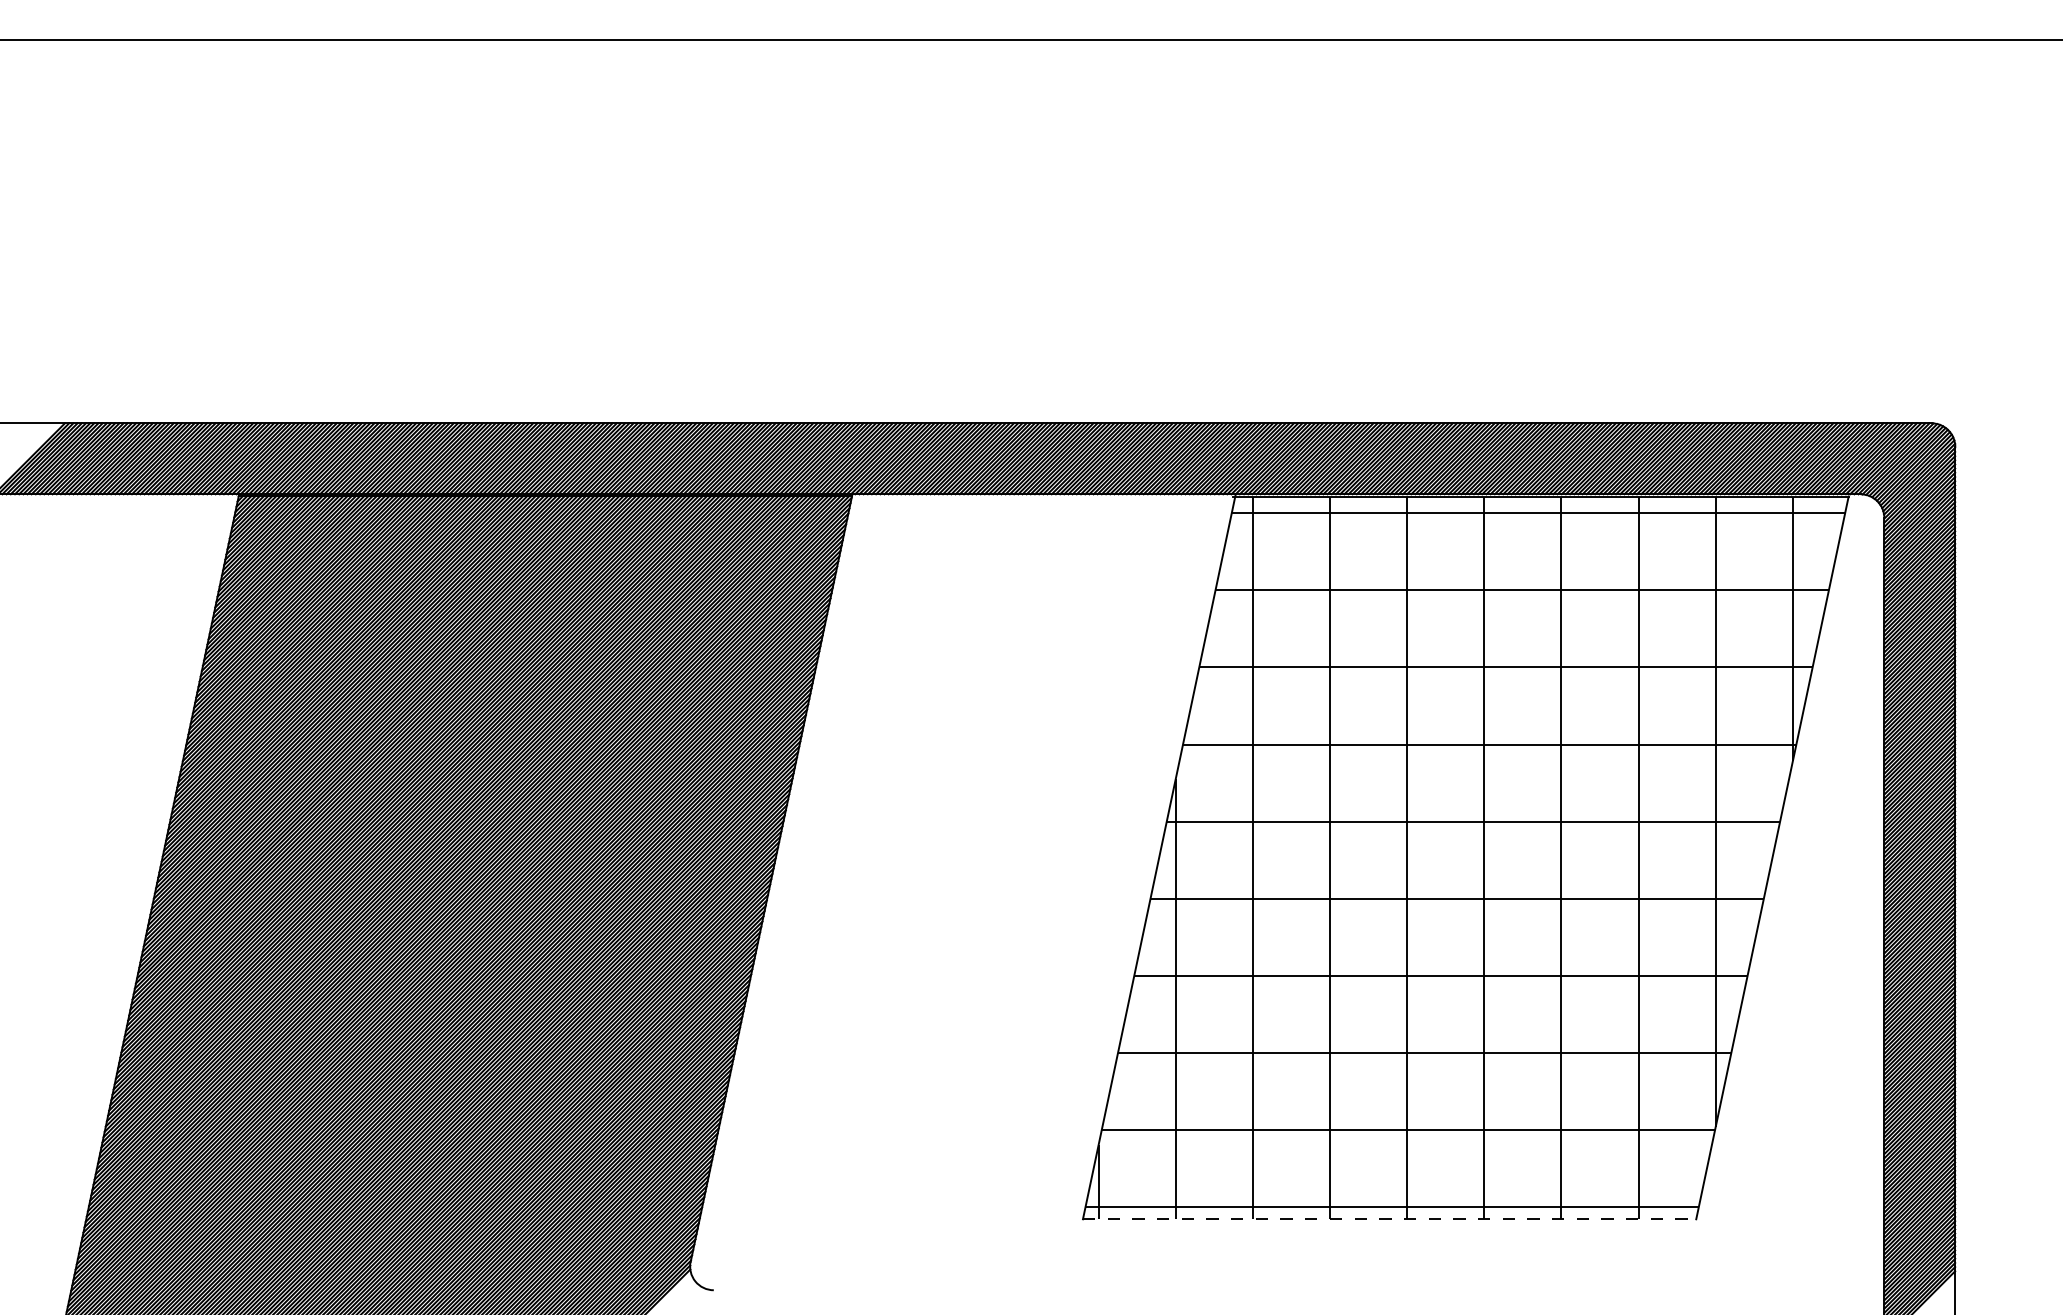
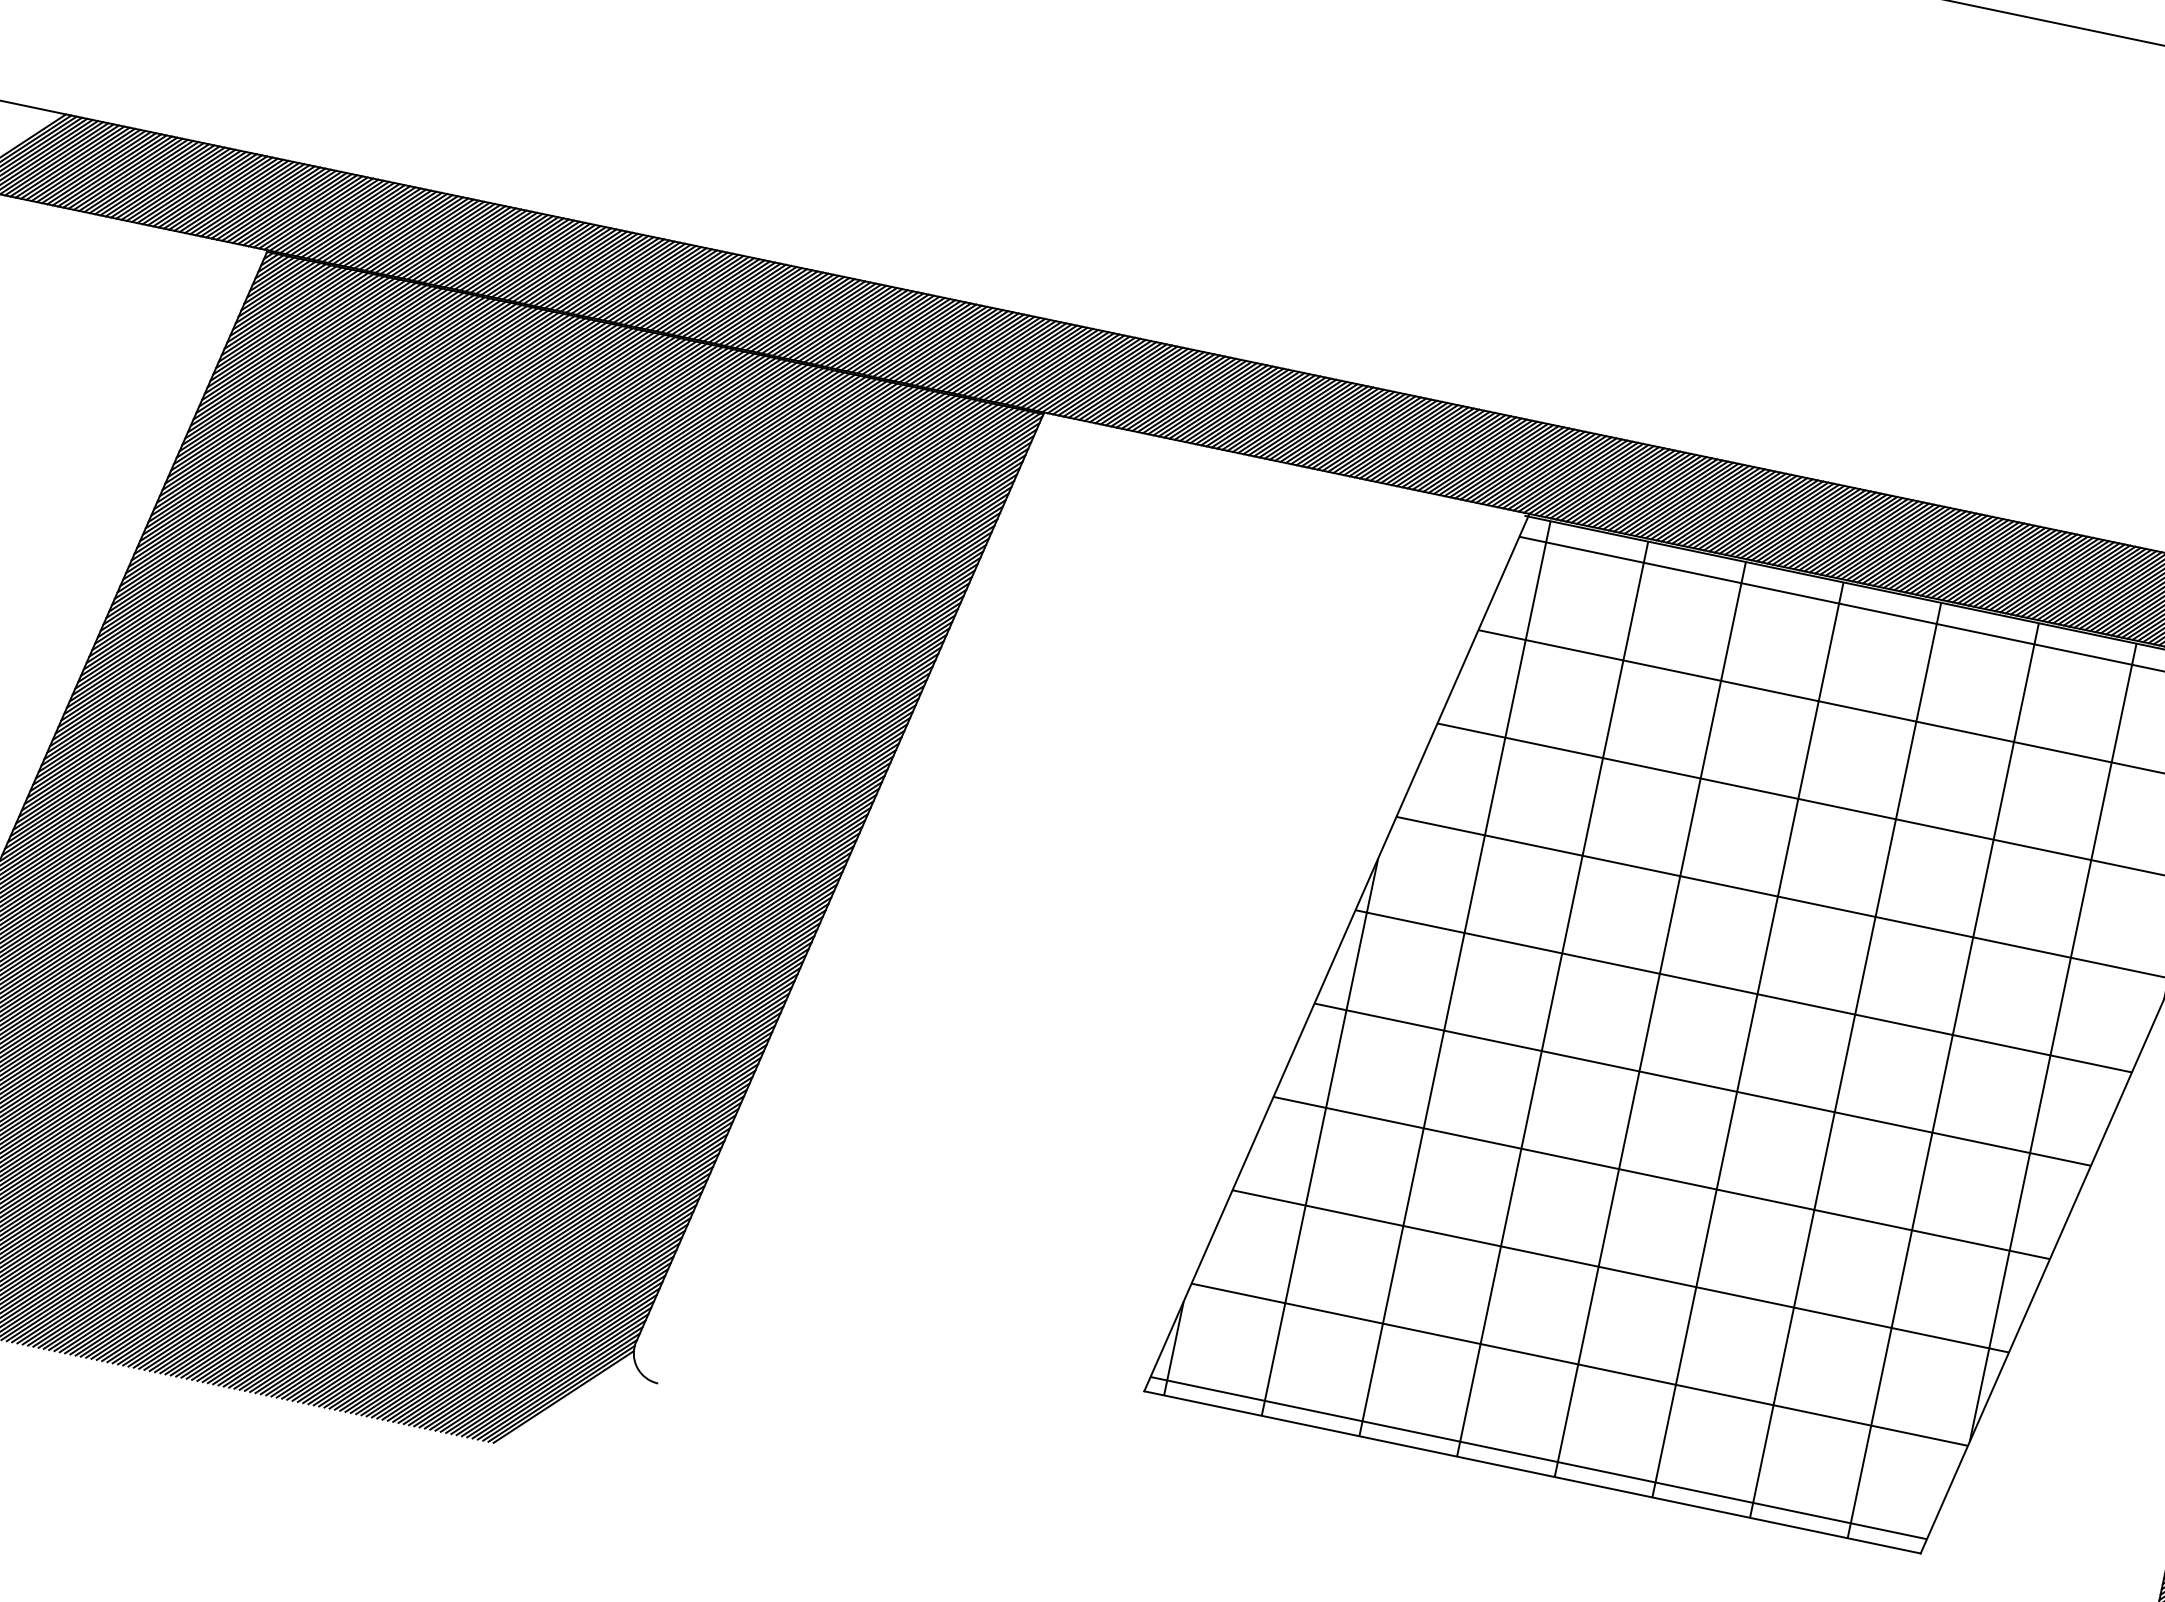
line: (1389, 1219) -> (1532, 1472), dashed -> solid

